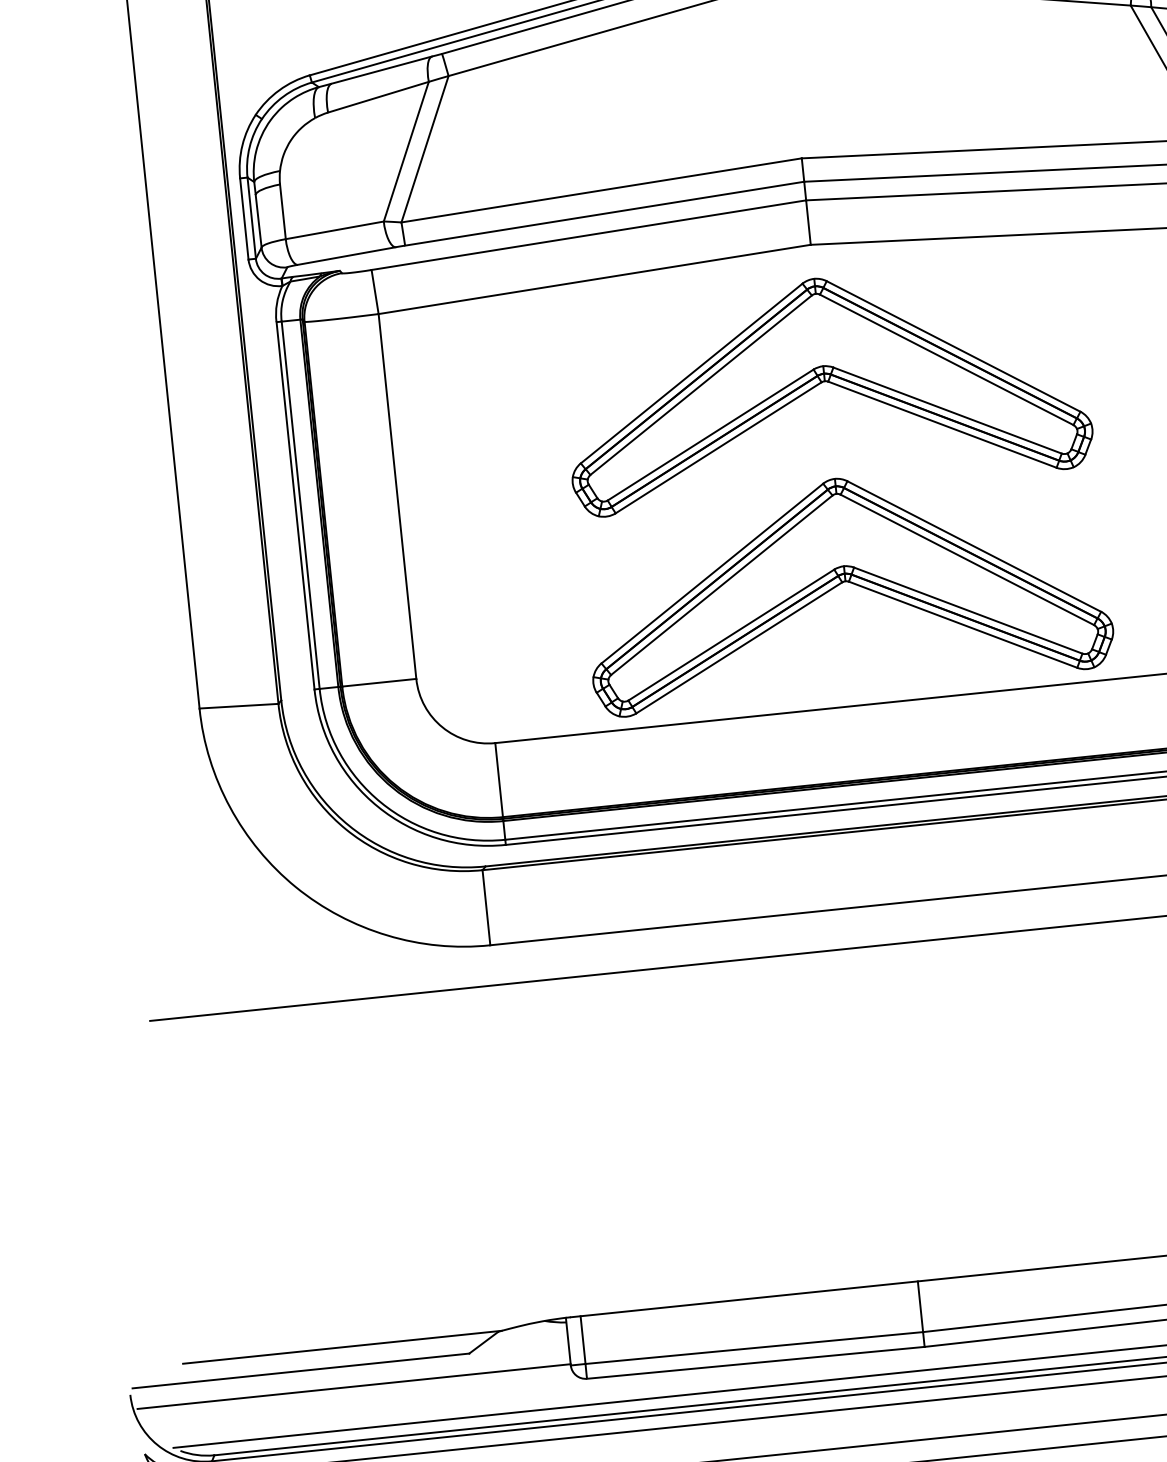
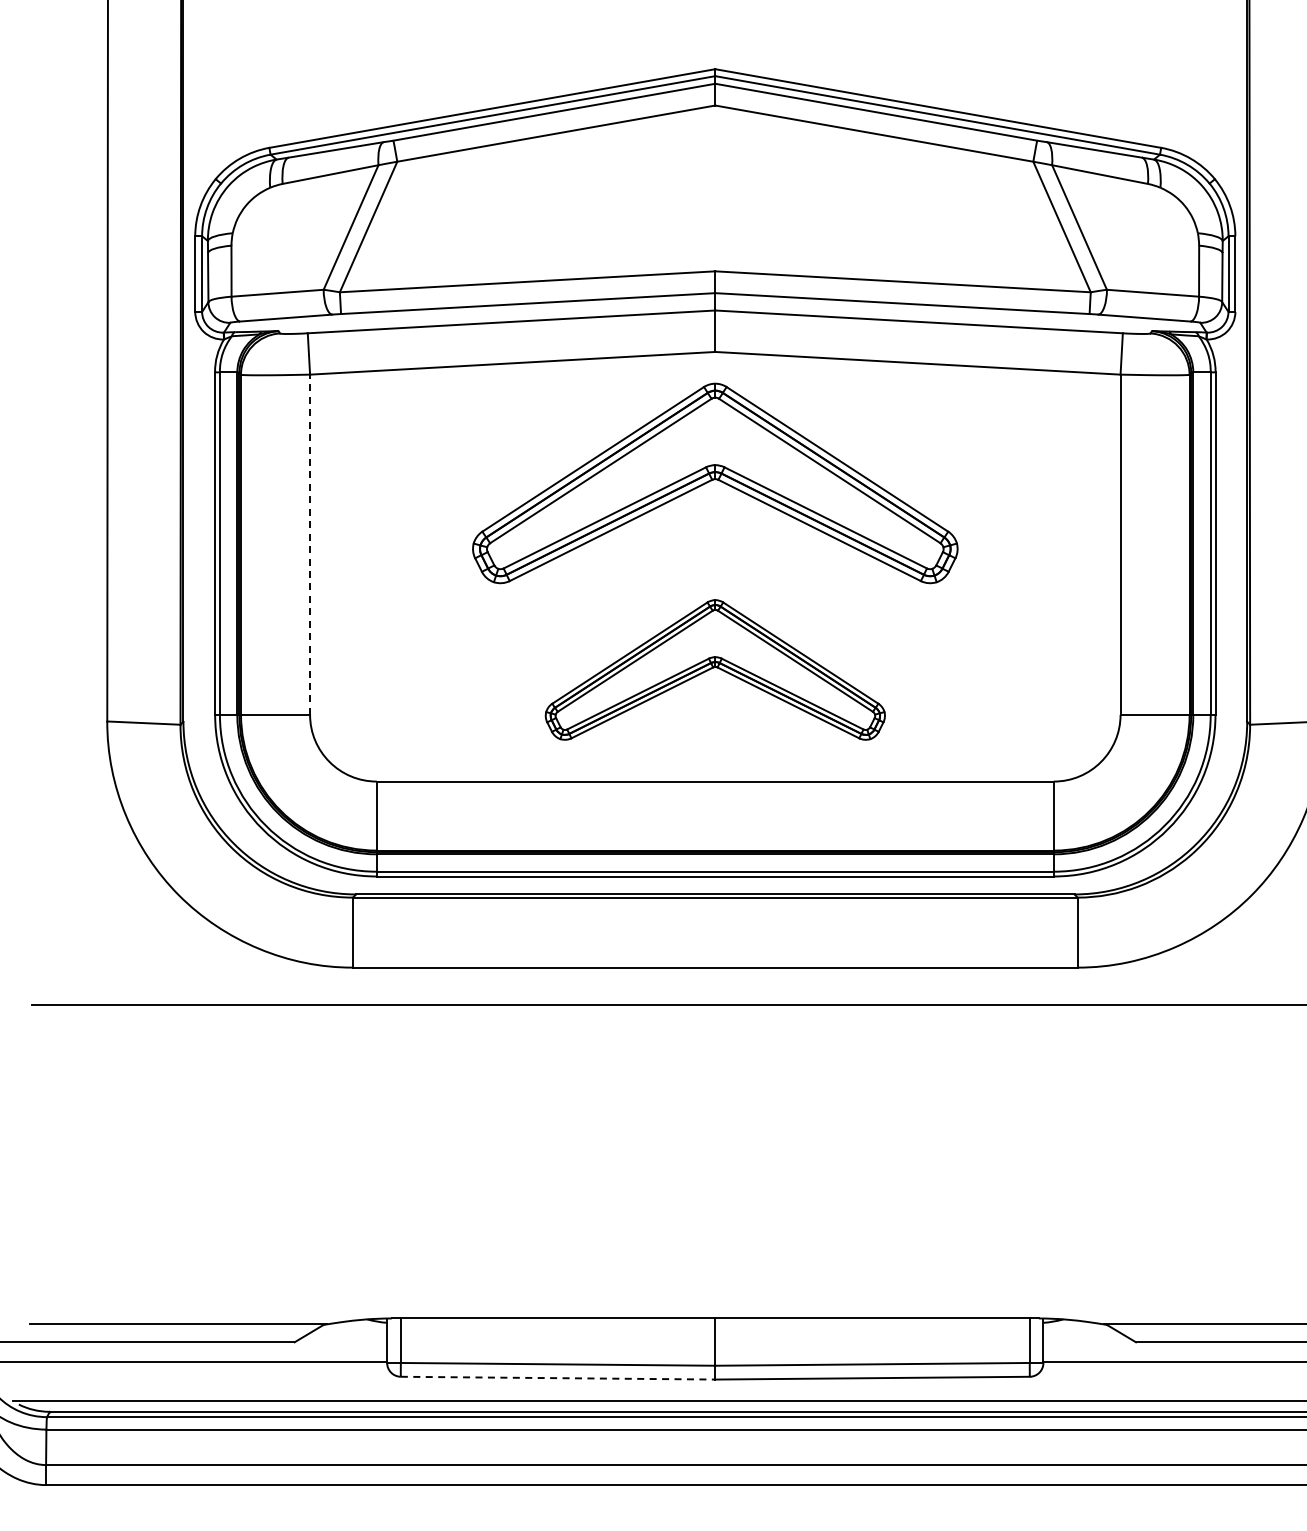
line: (397, 496) -> (310, 544), solid -> dashed
part: (846, 585) -> (715, 669), size x0.7
line: (756, 1363) -> (558, 1378), solid -> dashed

